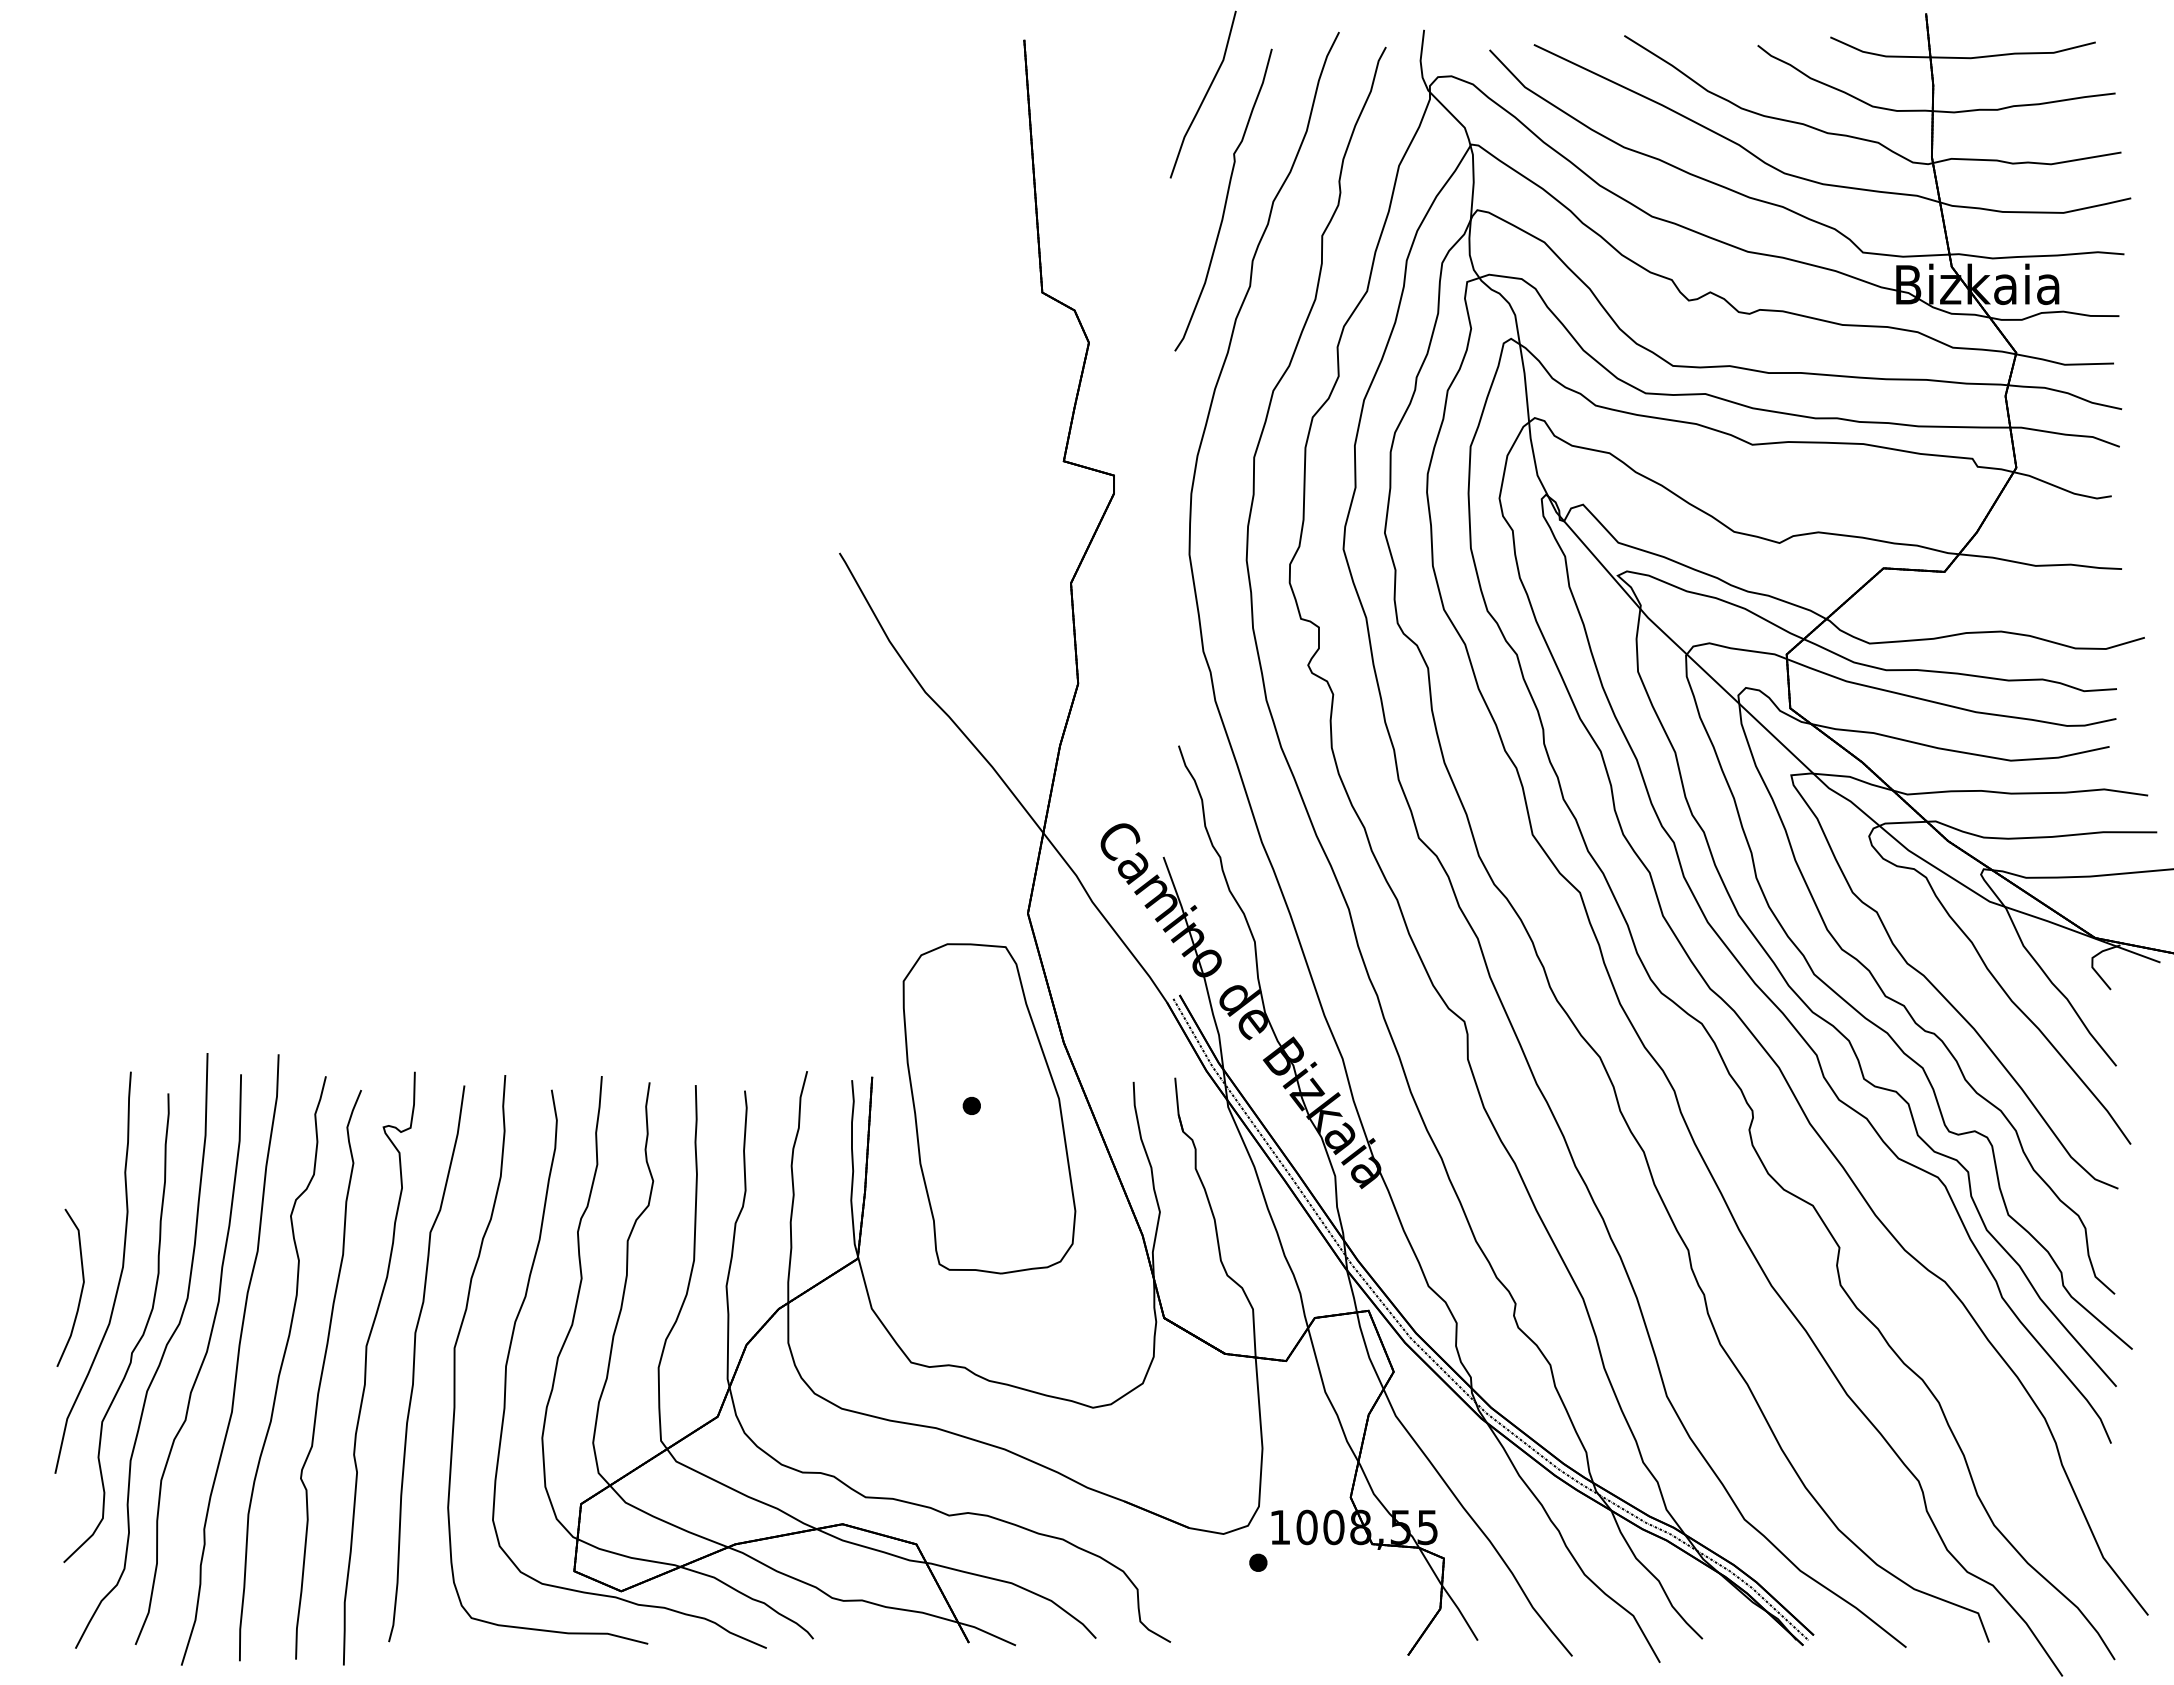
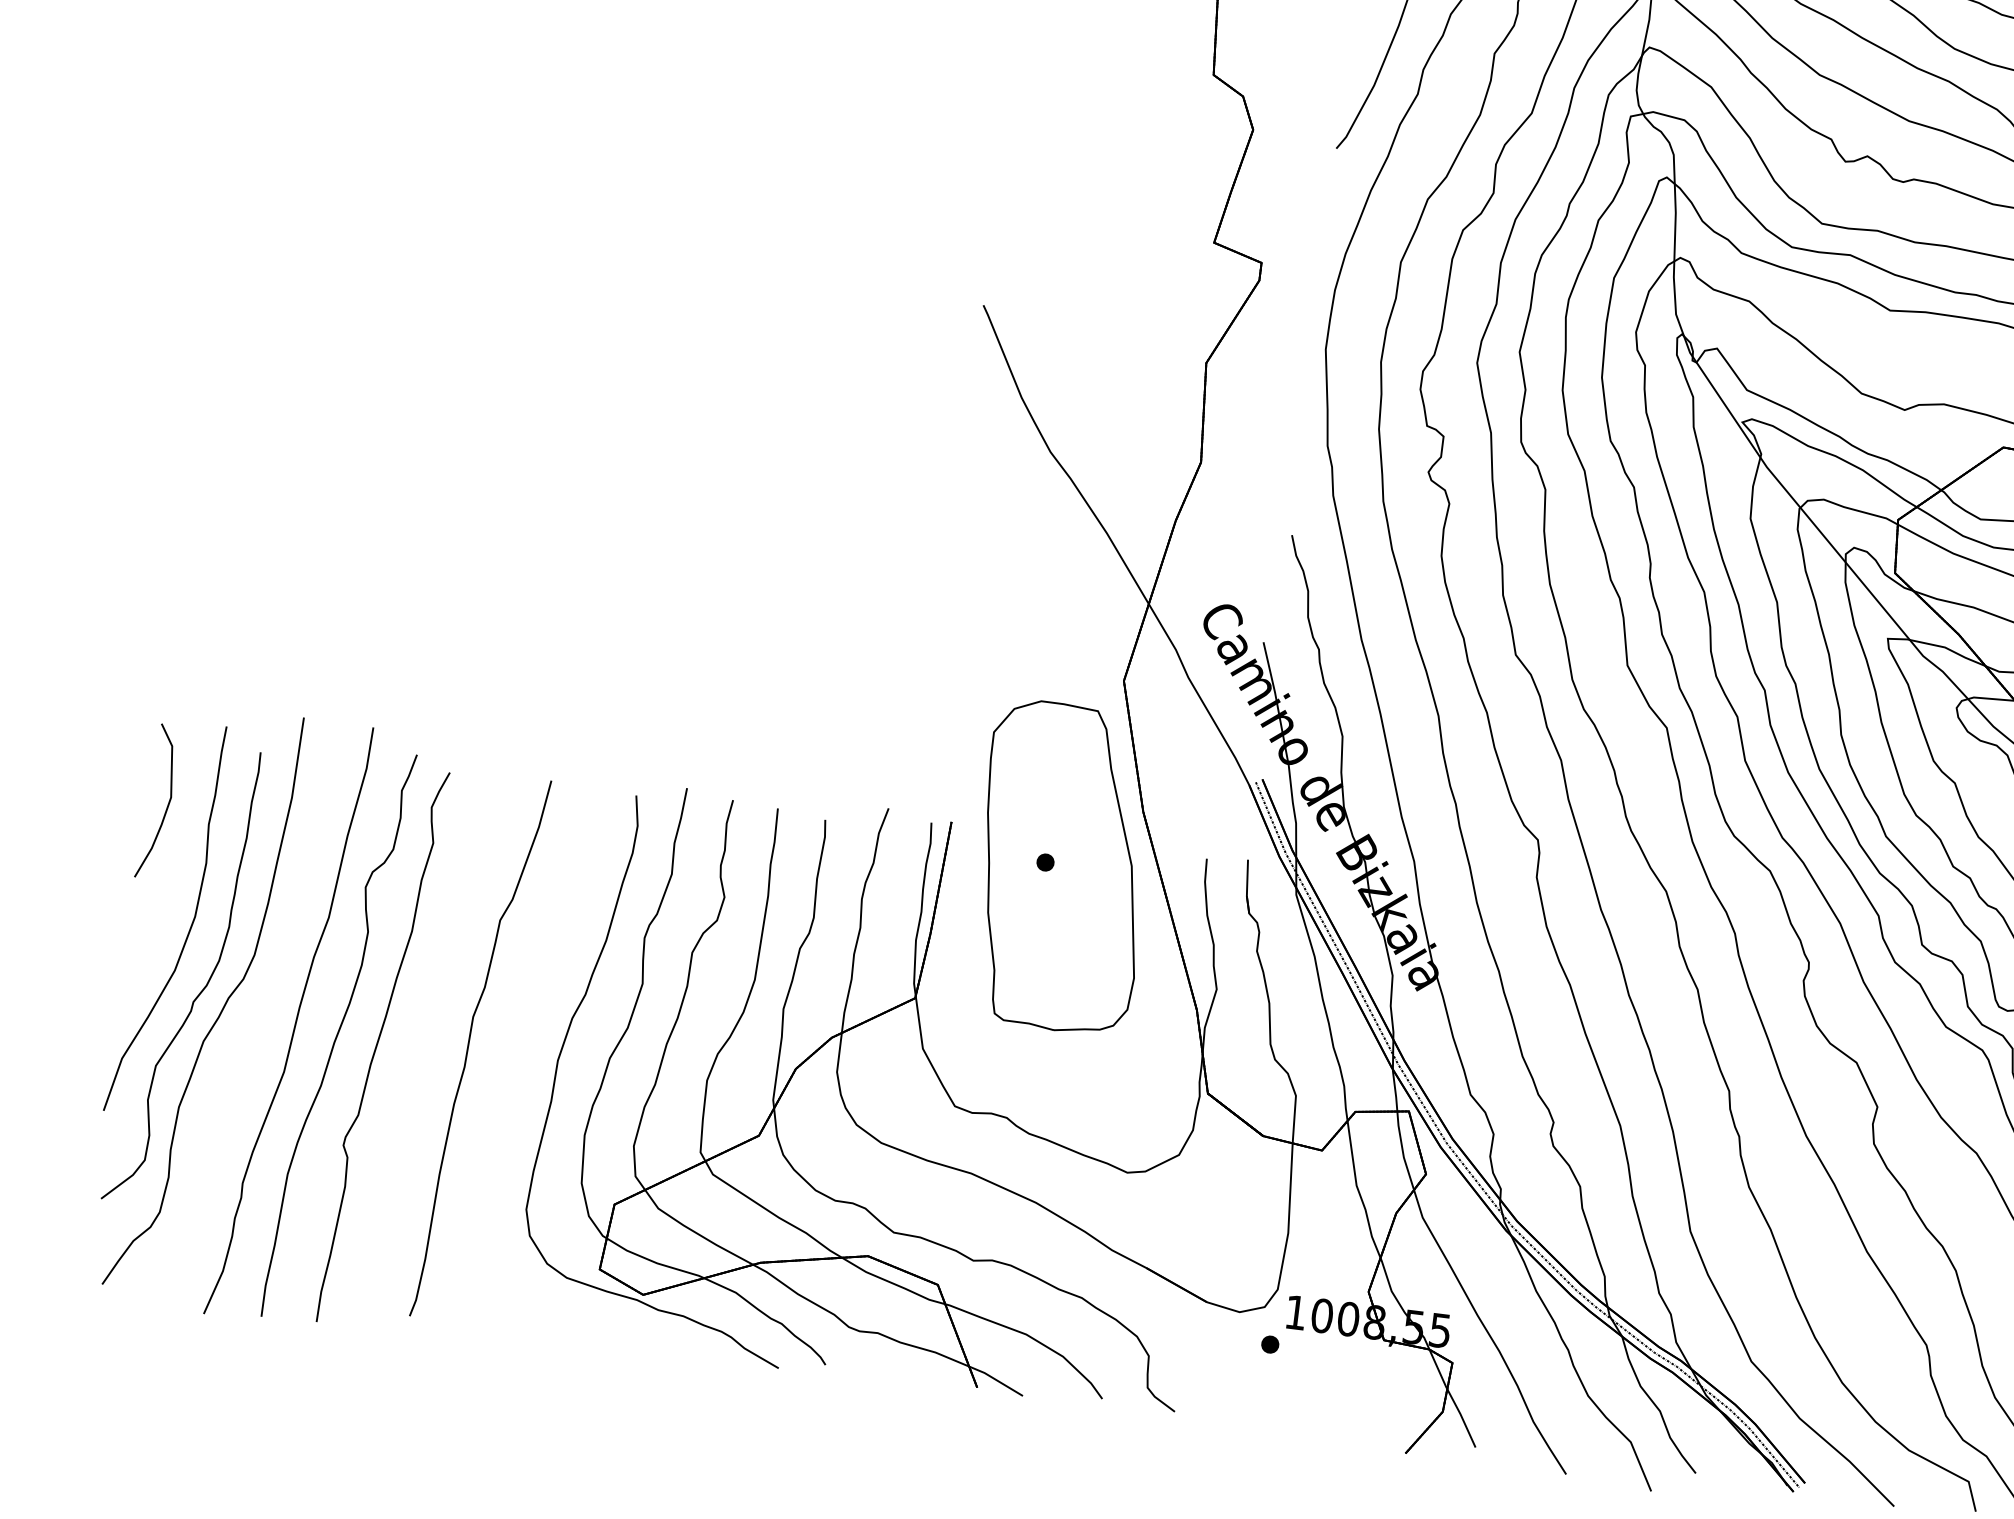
part: (81, 1287) -> (168, 802), moved
part: (461, 1329) -> (518, 1019), removed
part: (201, 1362) -> (260, 1019), removed
part: (366, 1368) -> (421, 1045), removed

